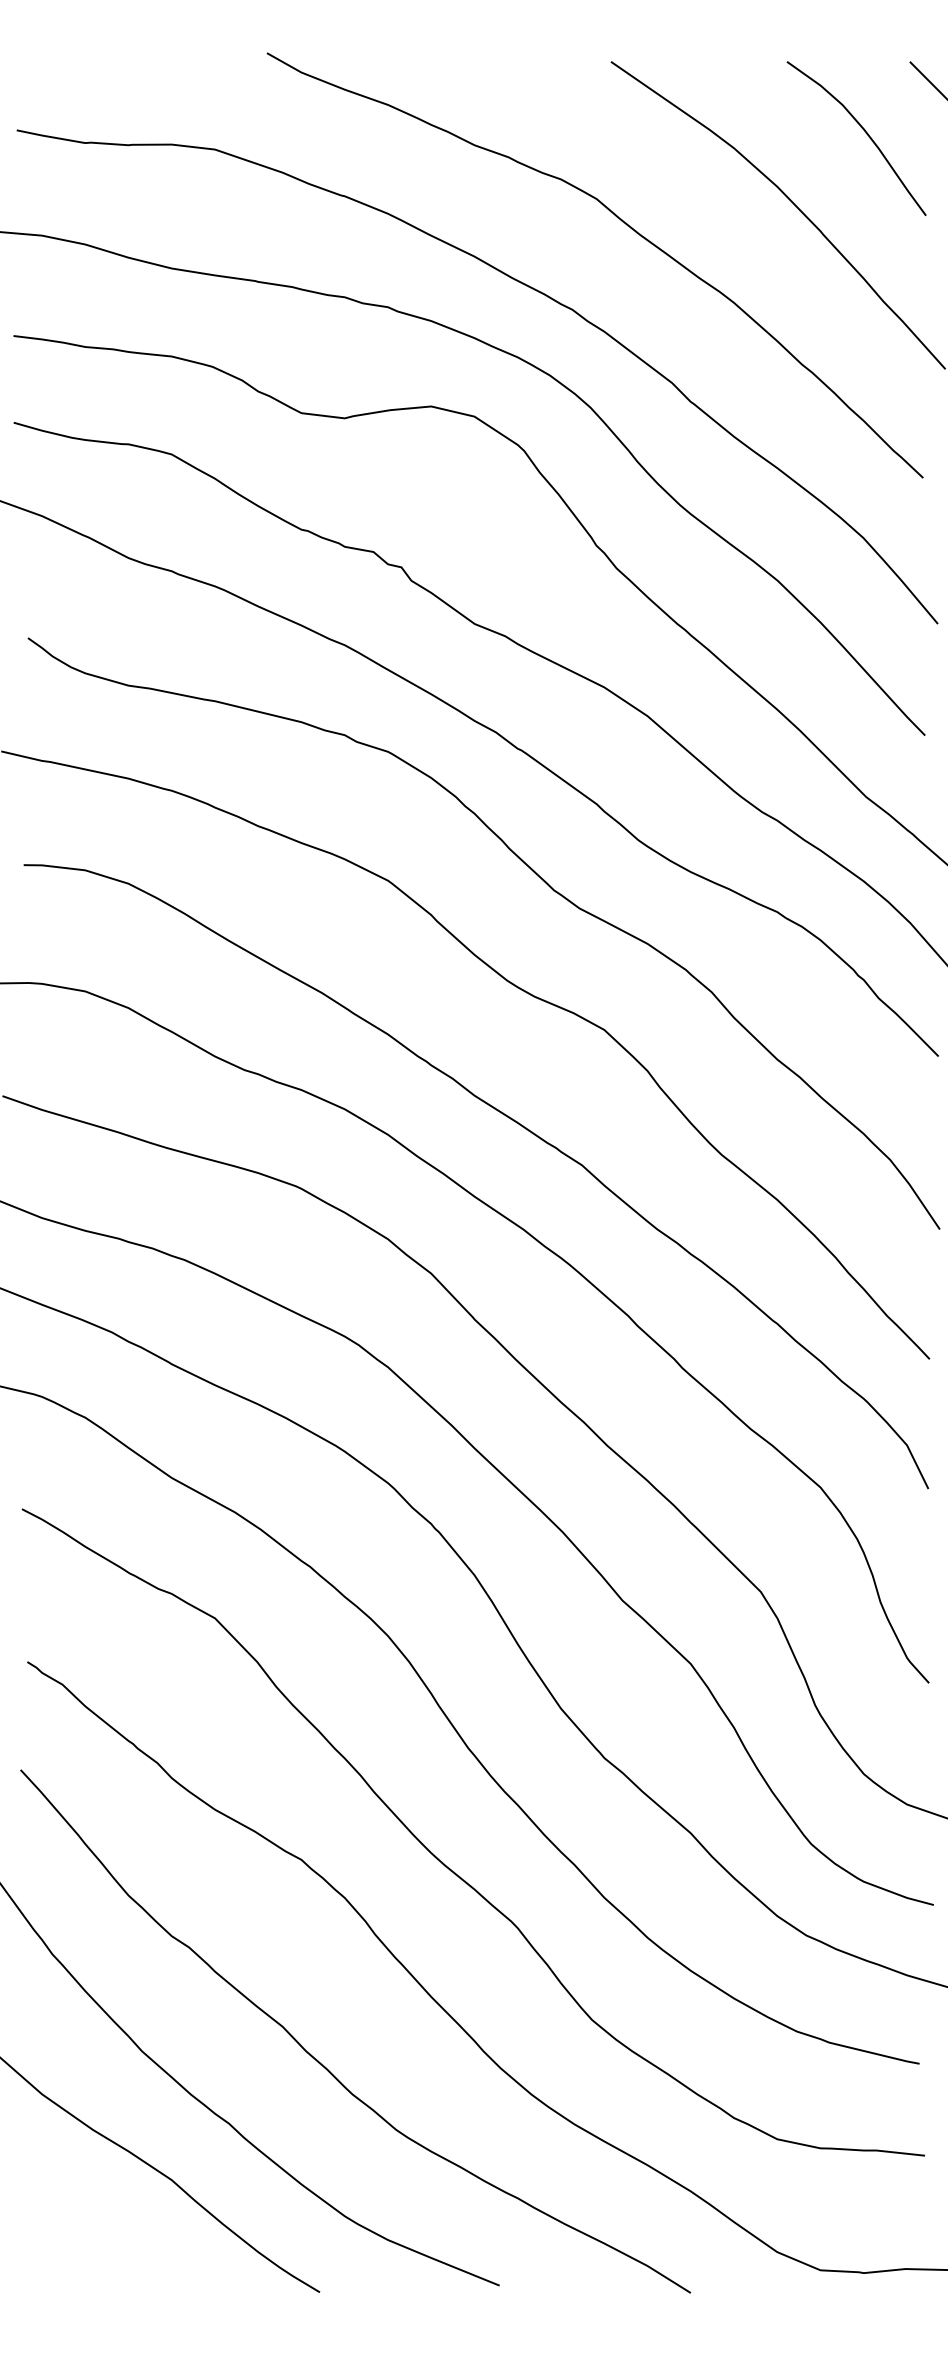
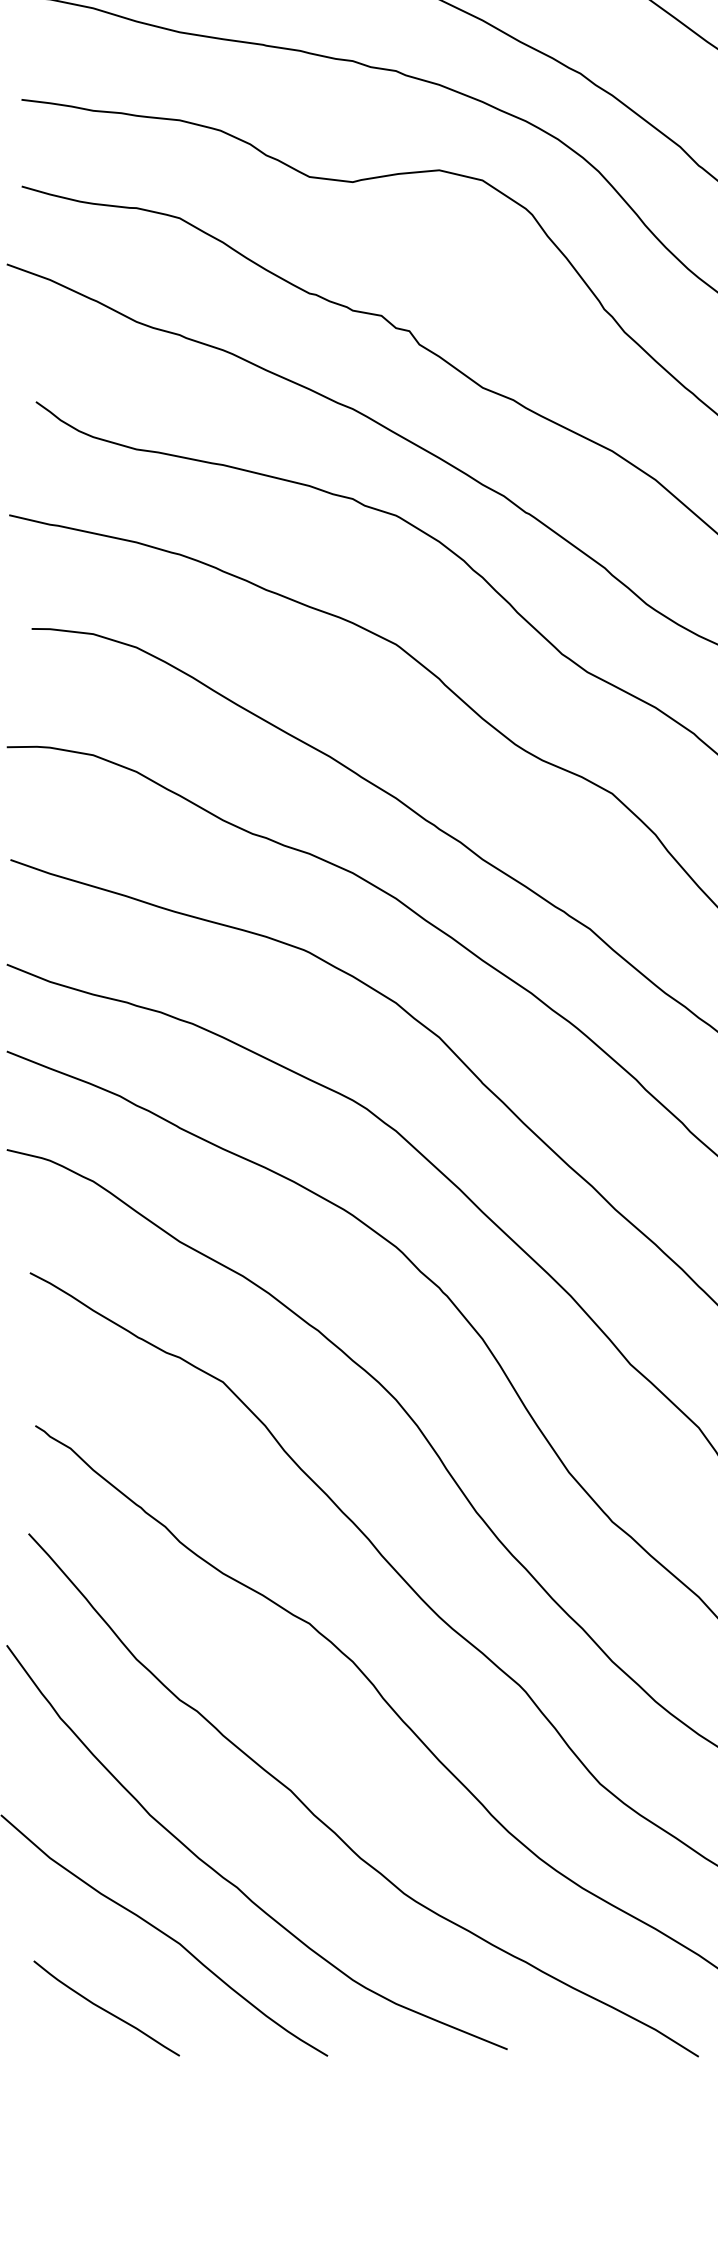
curve: (97, 2245) -> (105, 2009), added

